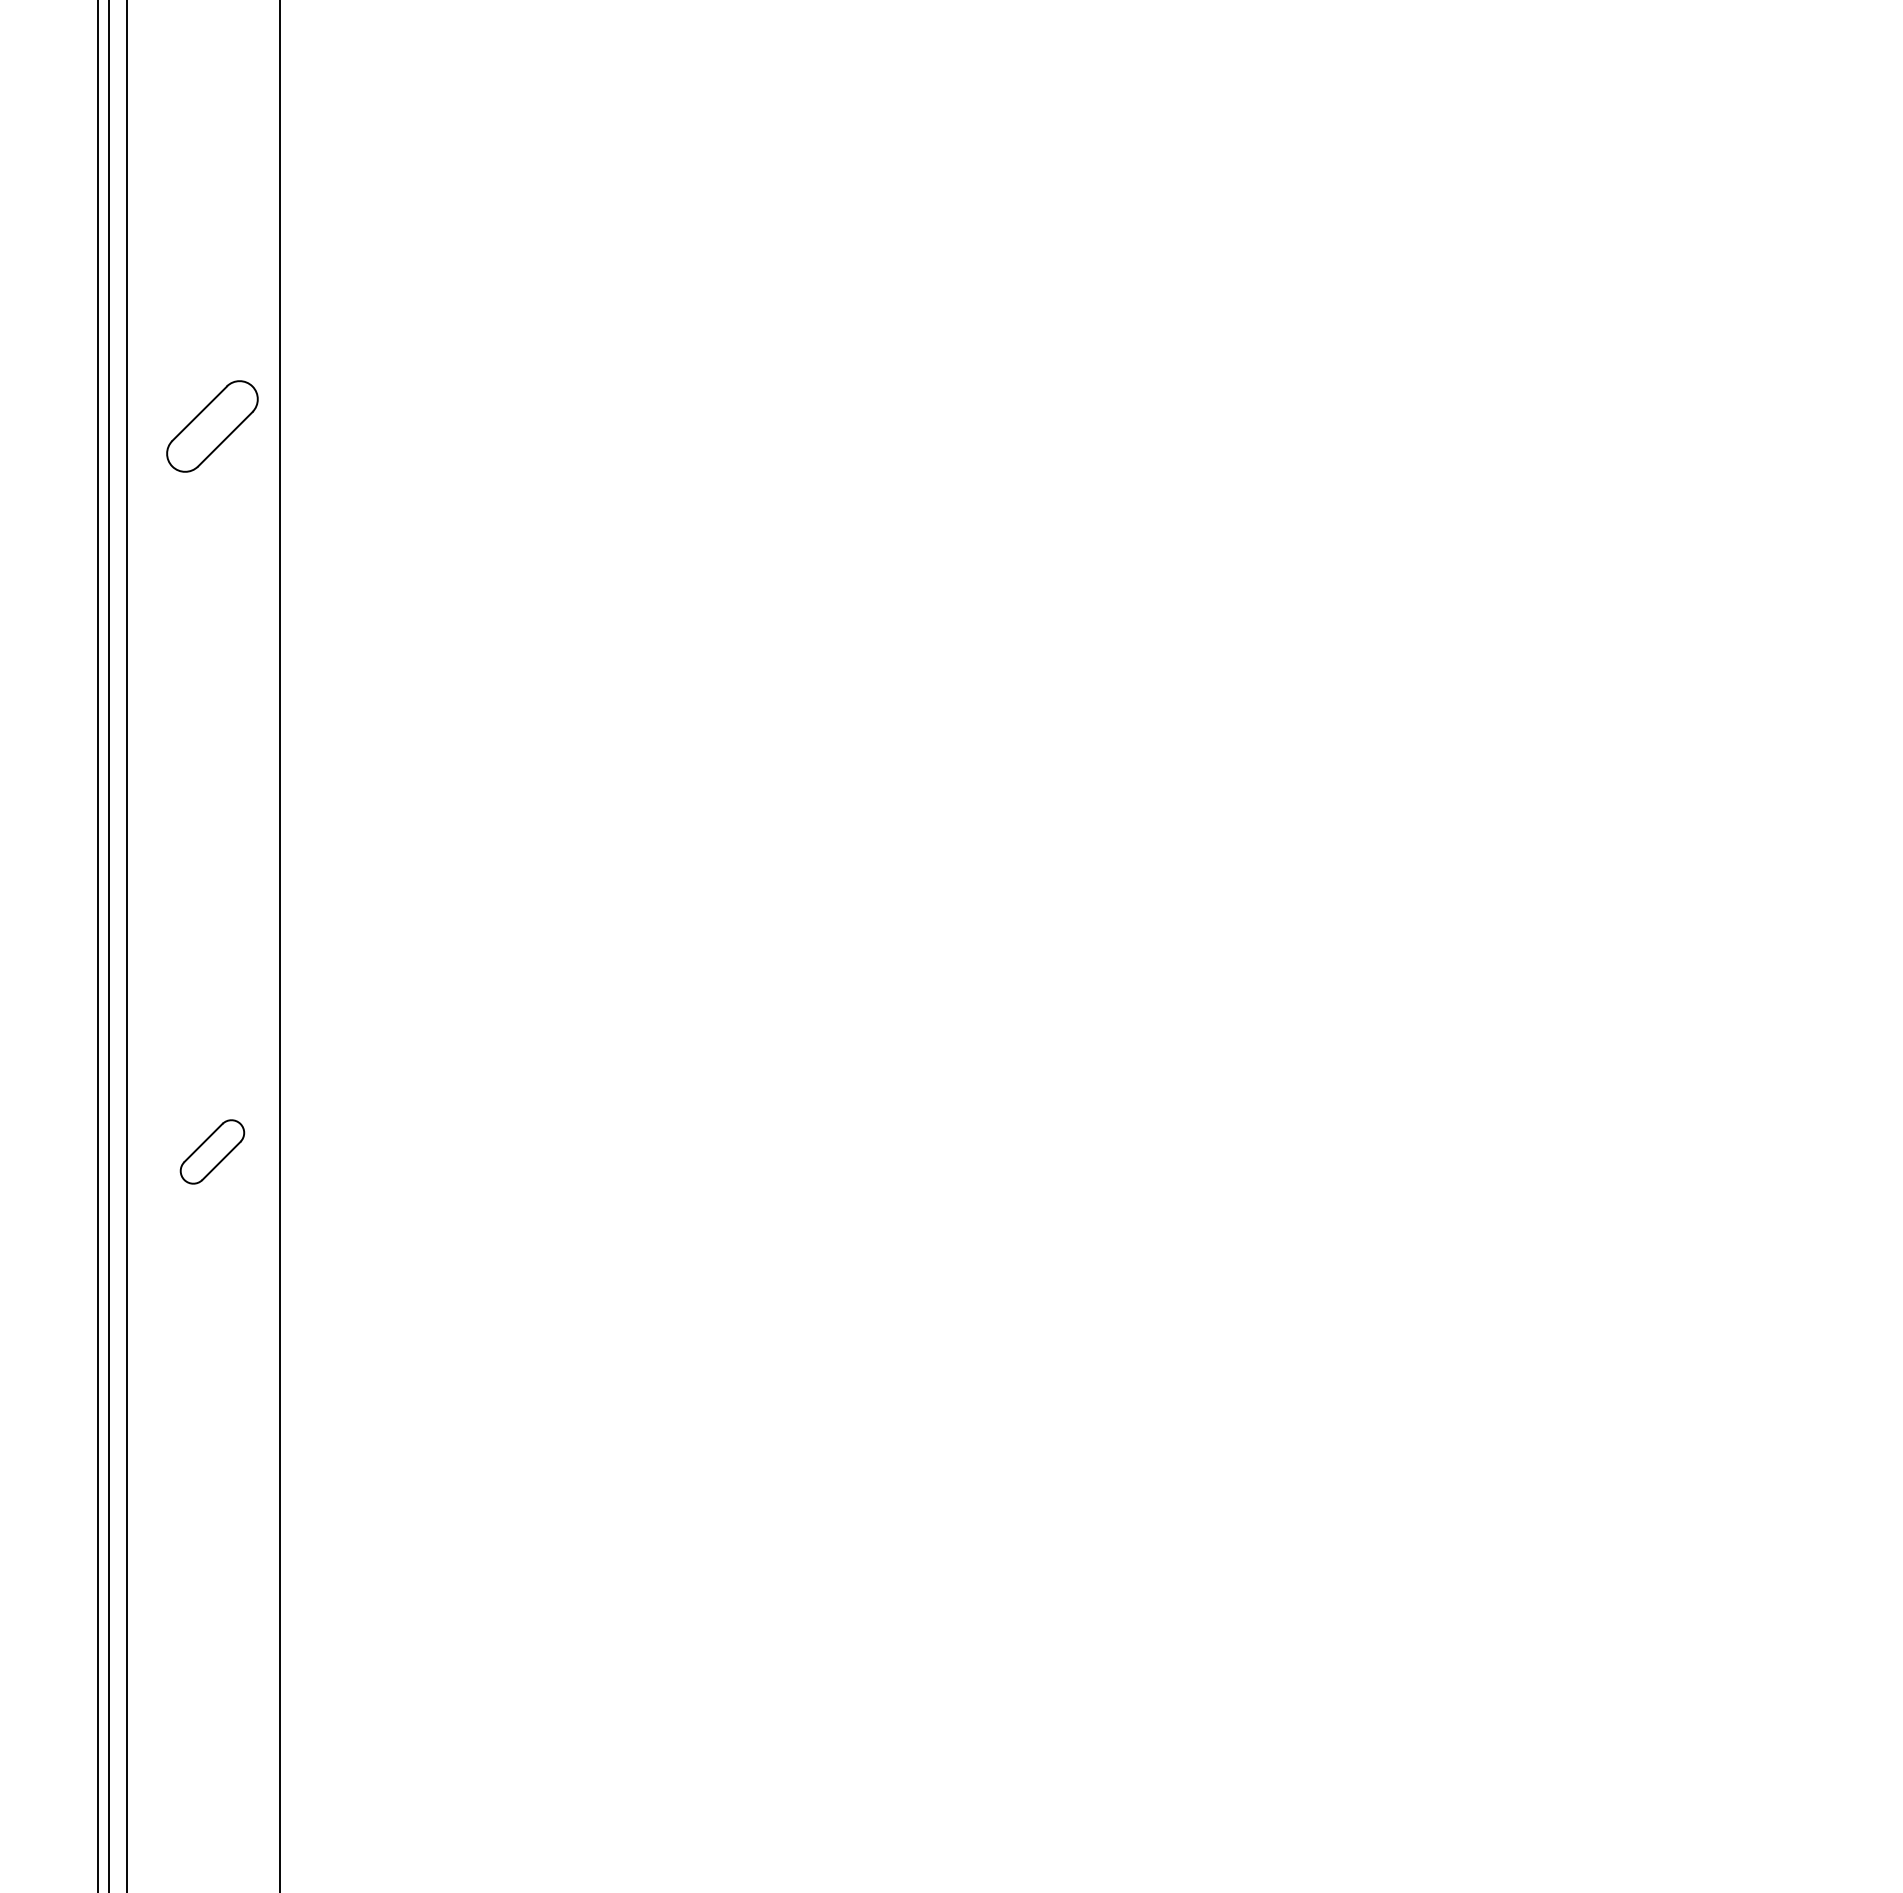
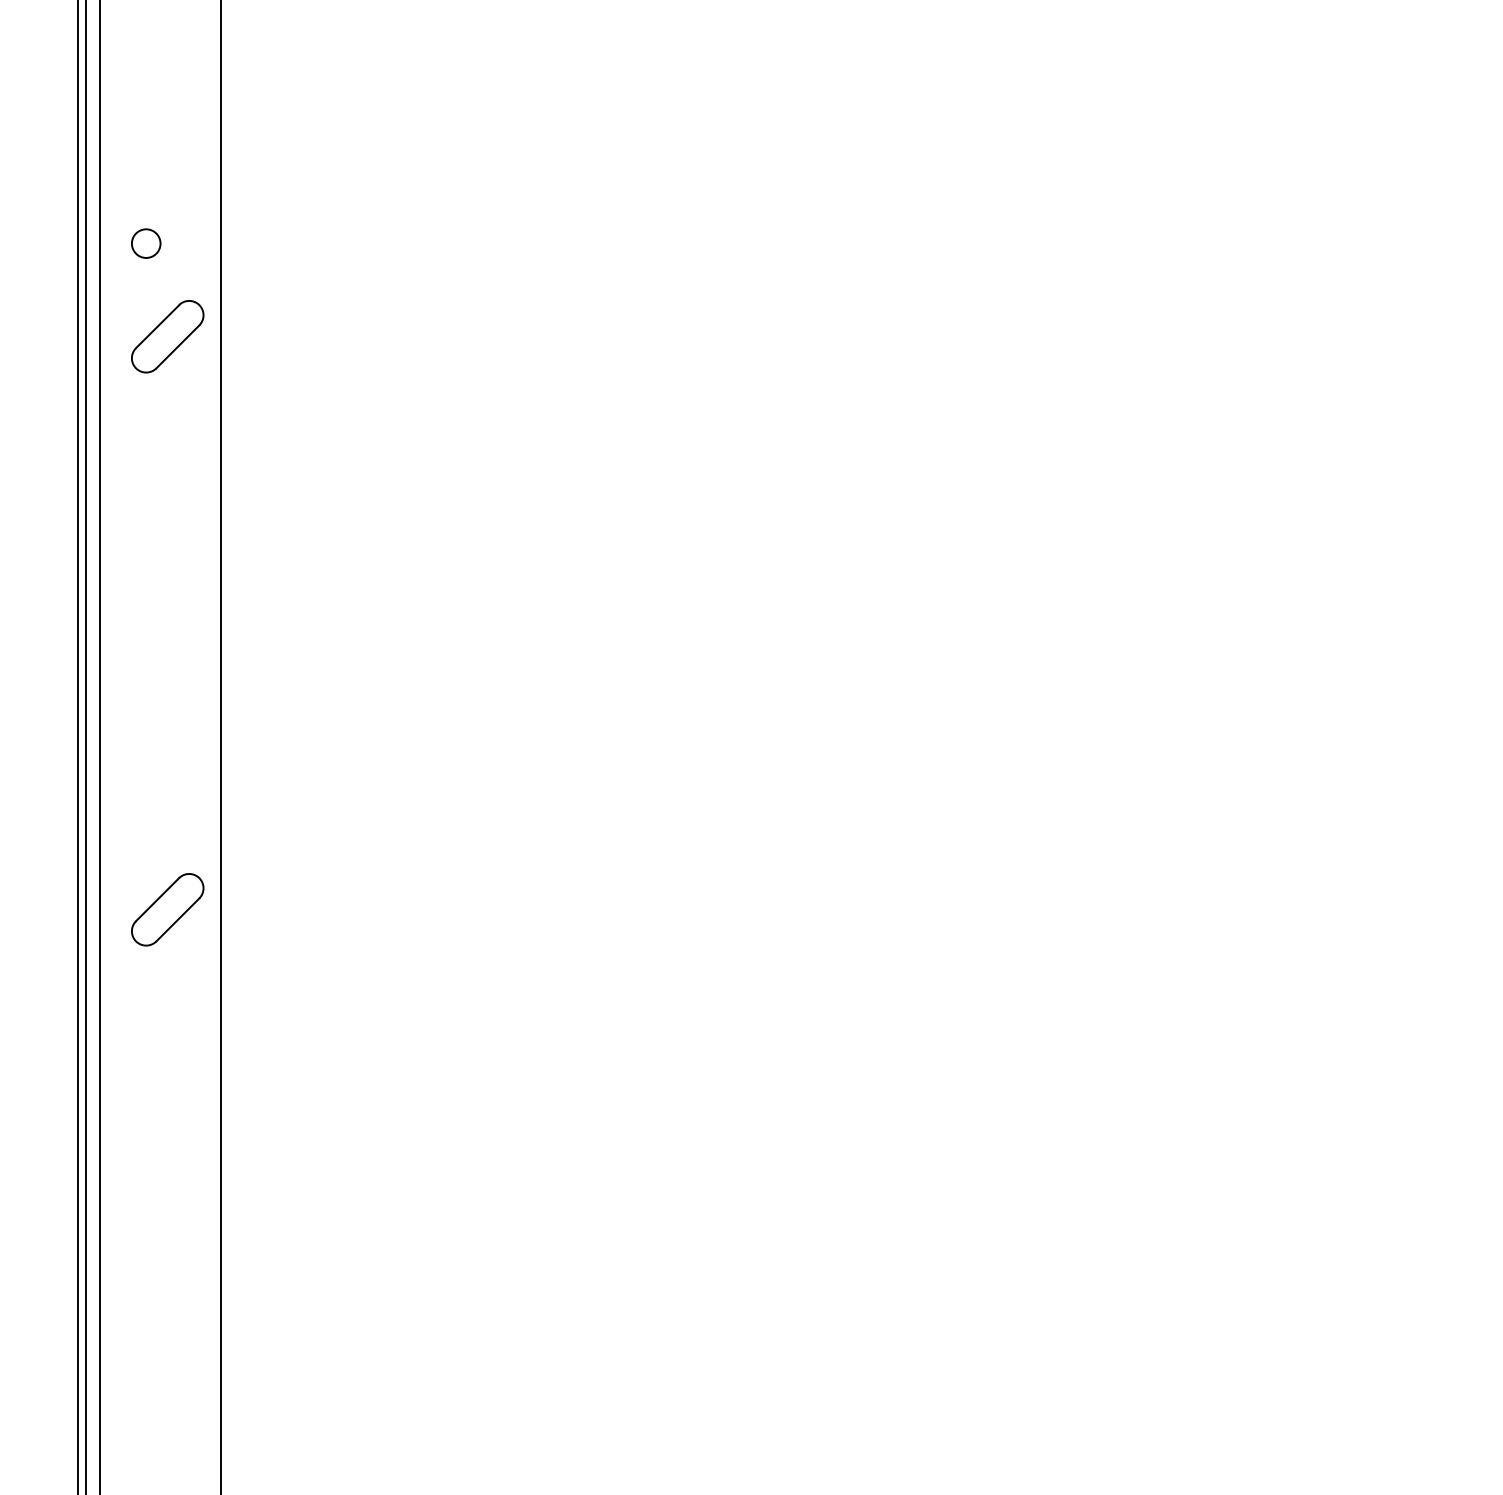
circle: (185, 308) -> (146, 243), added
part: (212, 1151) -> (167, 909), size x1.43

